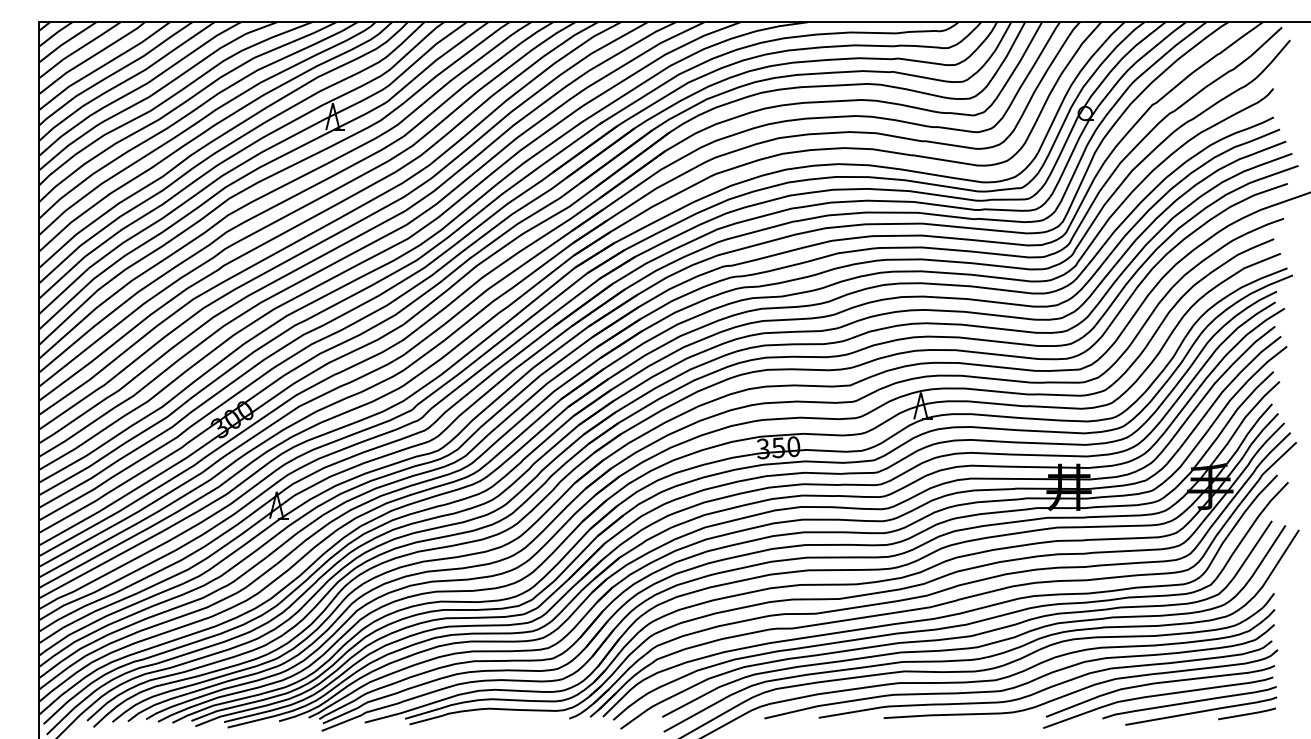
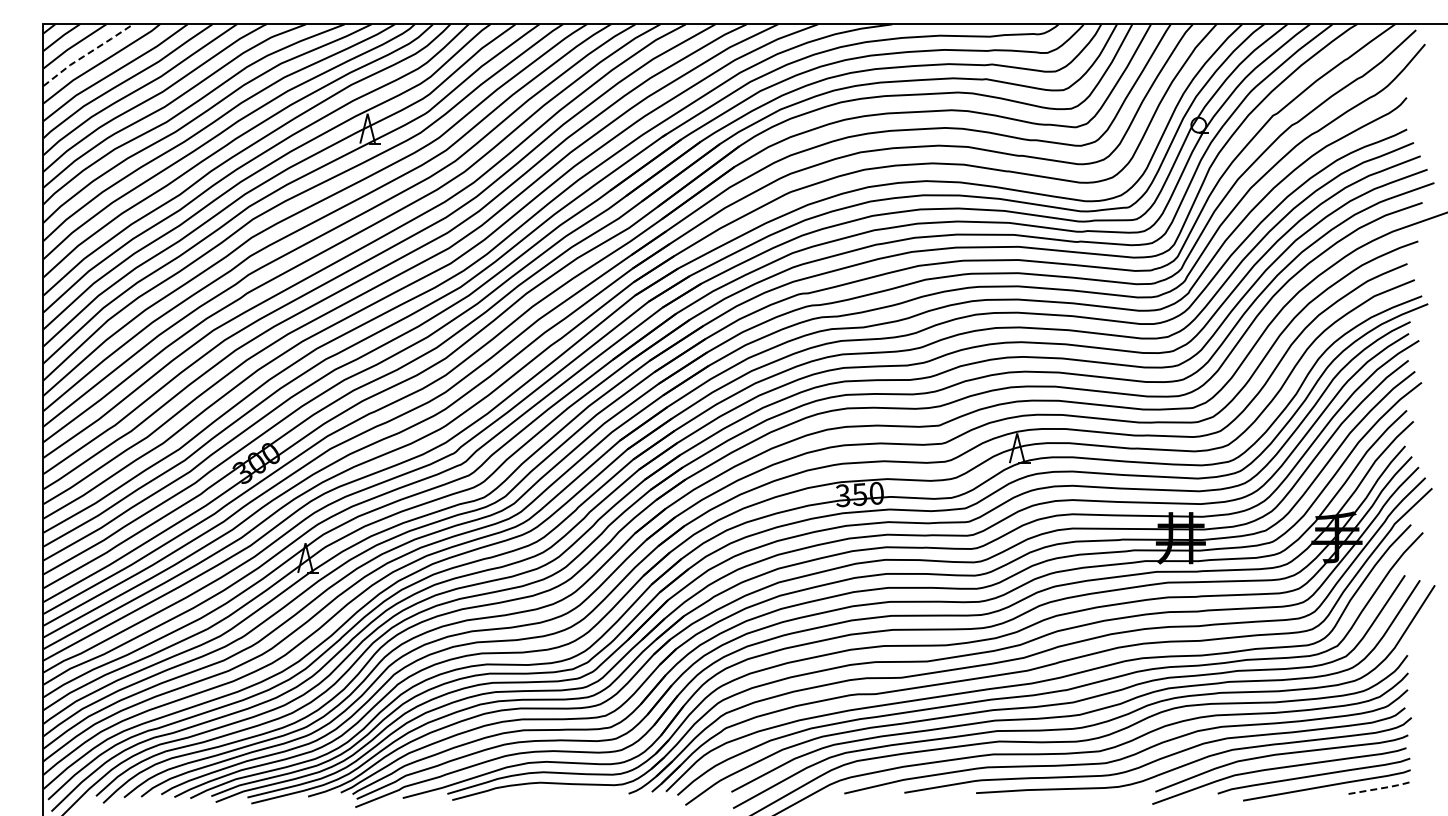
line: (79, 49) -> (87, 54), solid -> dashed
line: (1247, 713) -> (1378, 788), solid -> dashed

